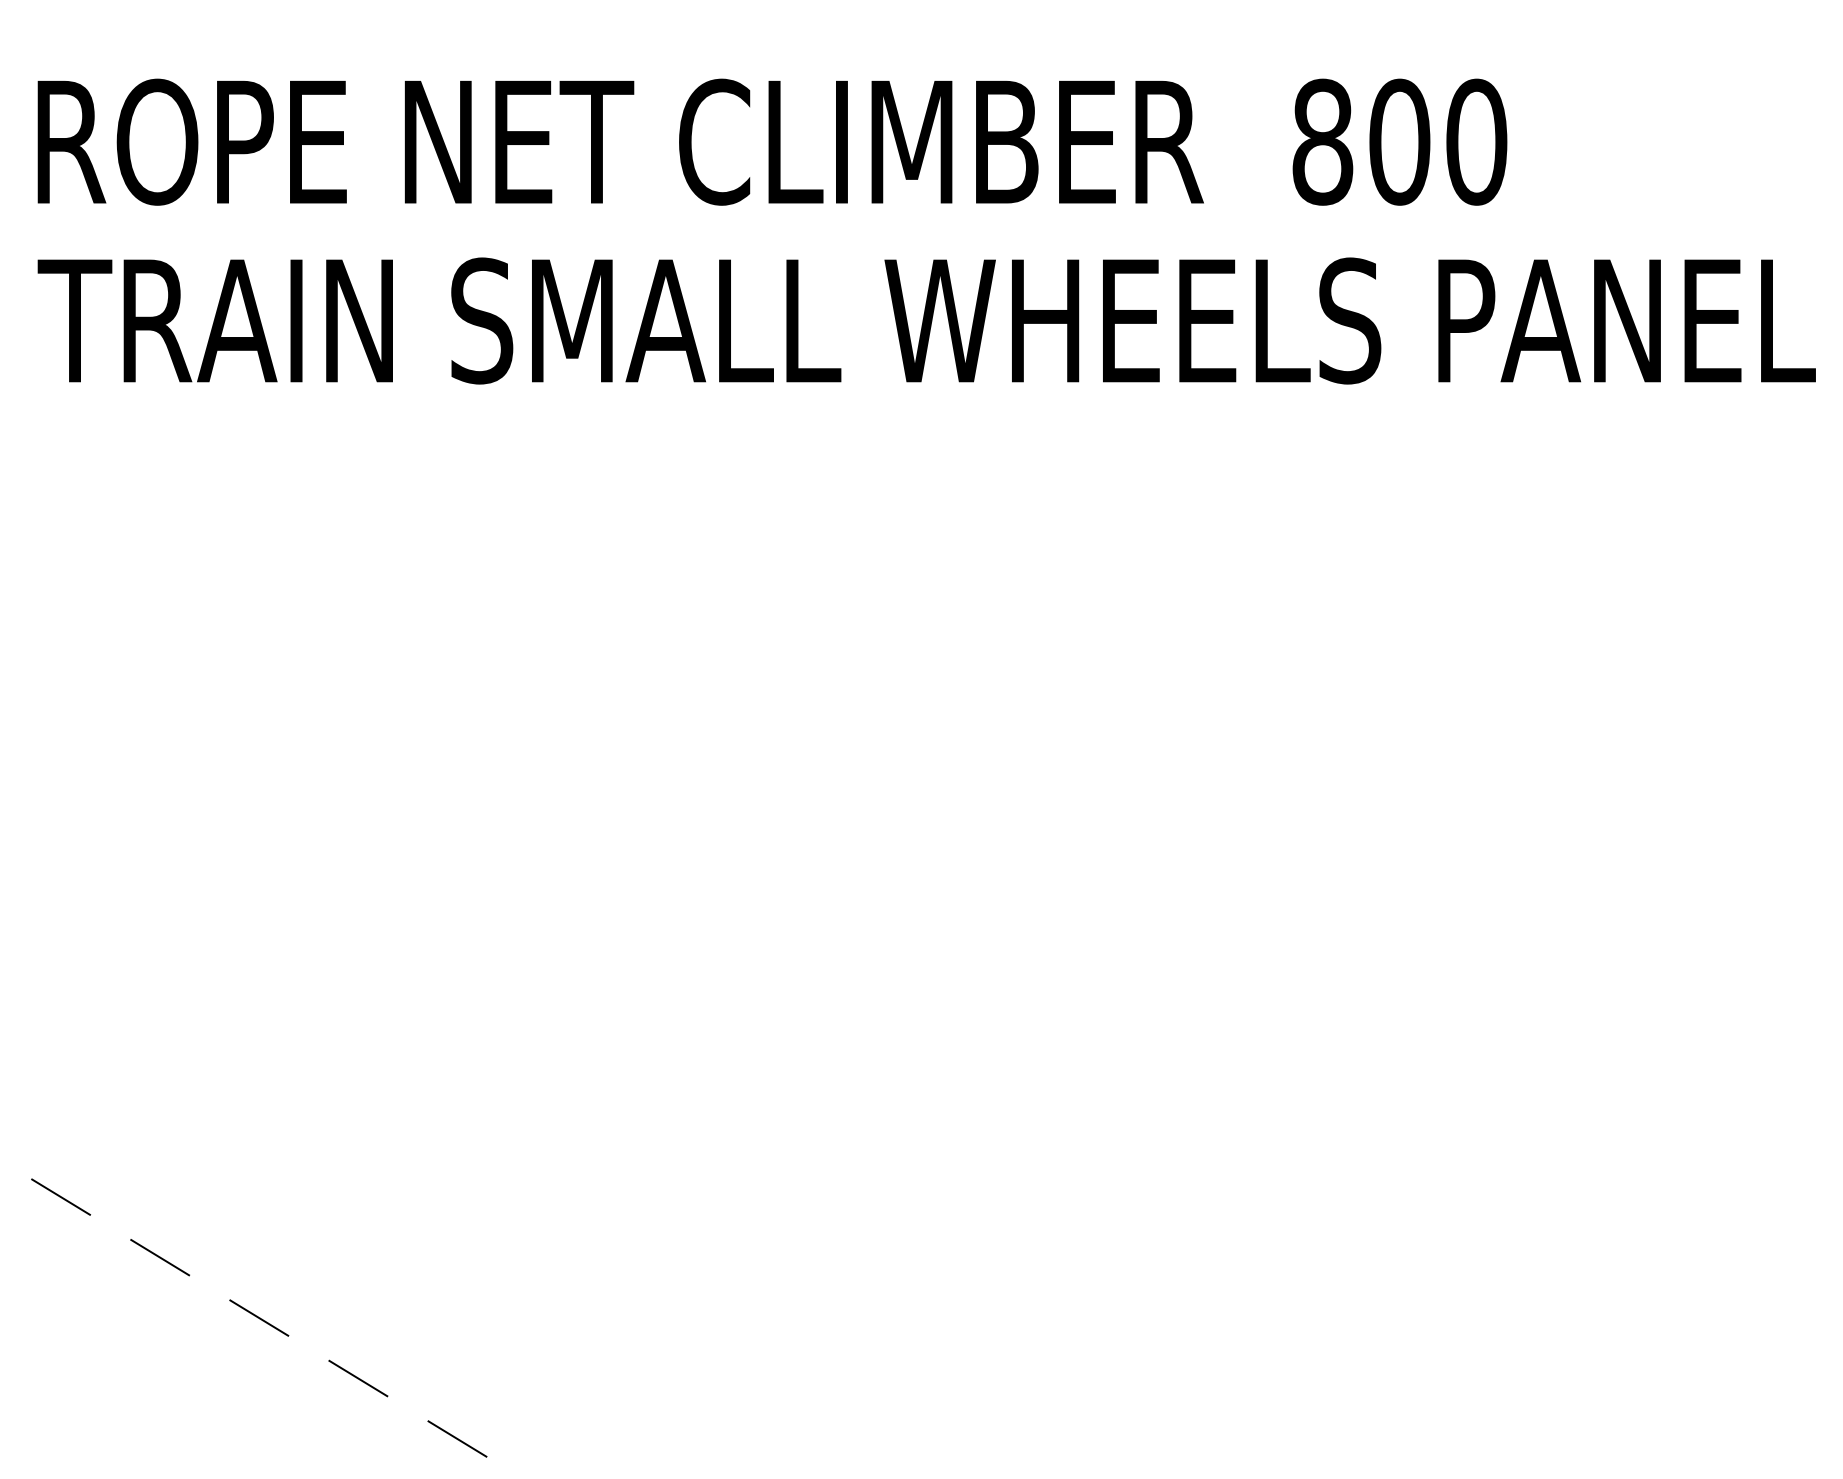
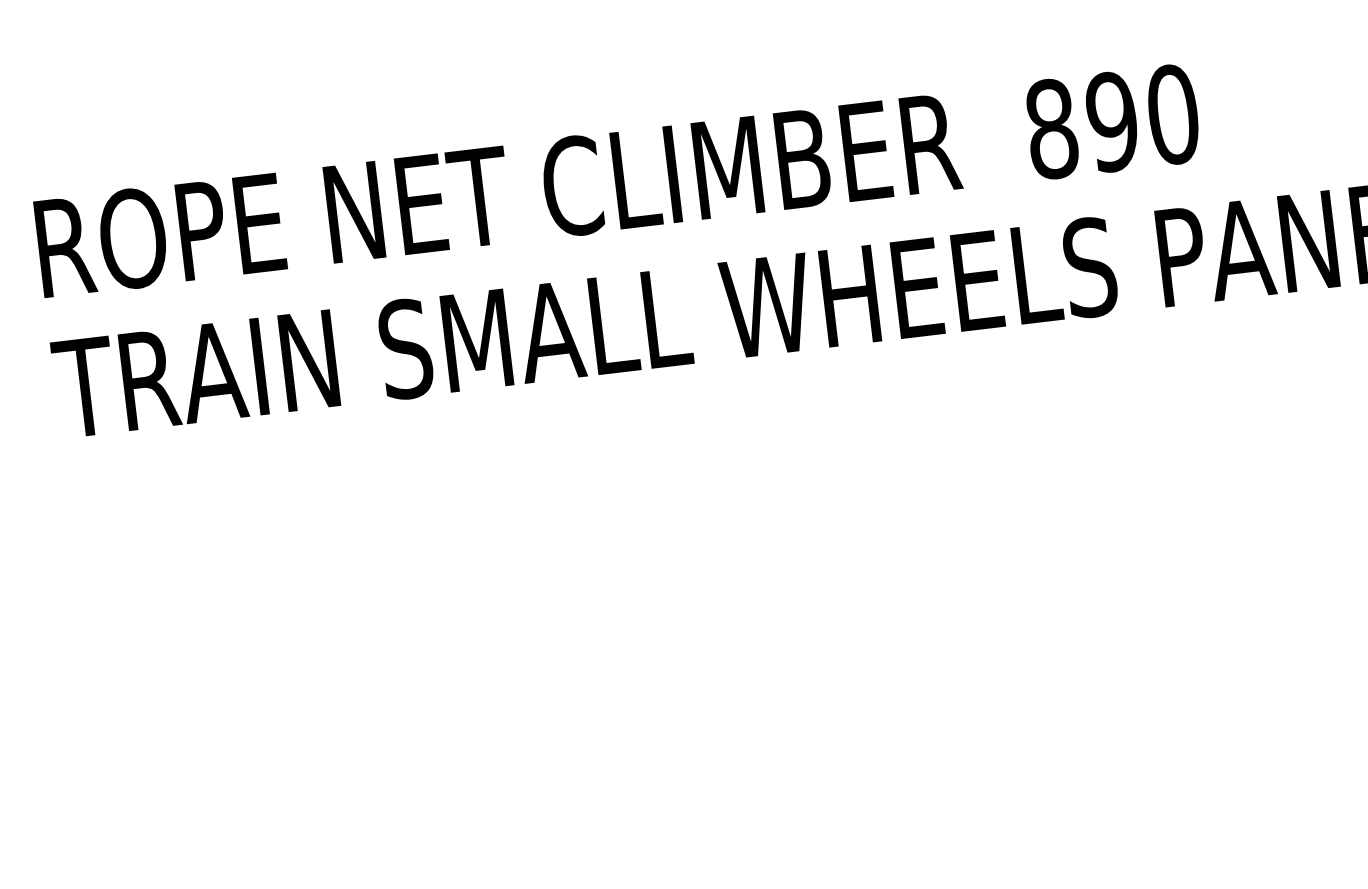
text: (1399, 141) -> (1112, 121), 800 -> 890

